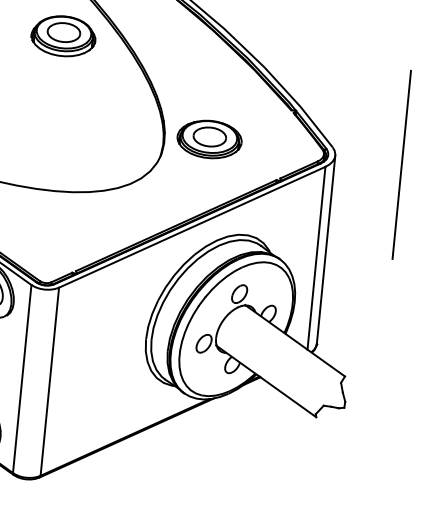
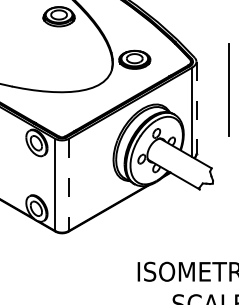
line: (400, 163) -> (228, 89), moved
line: (325, 251) -> (196, 108), solid -> dashed
line: (49, 382) -> (68, 185), solid -> dashed

